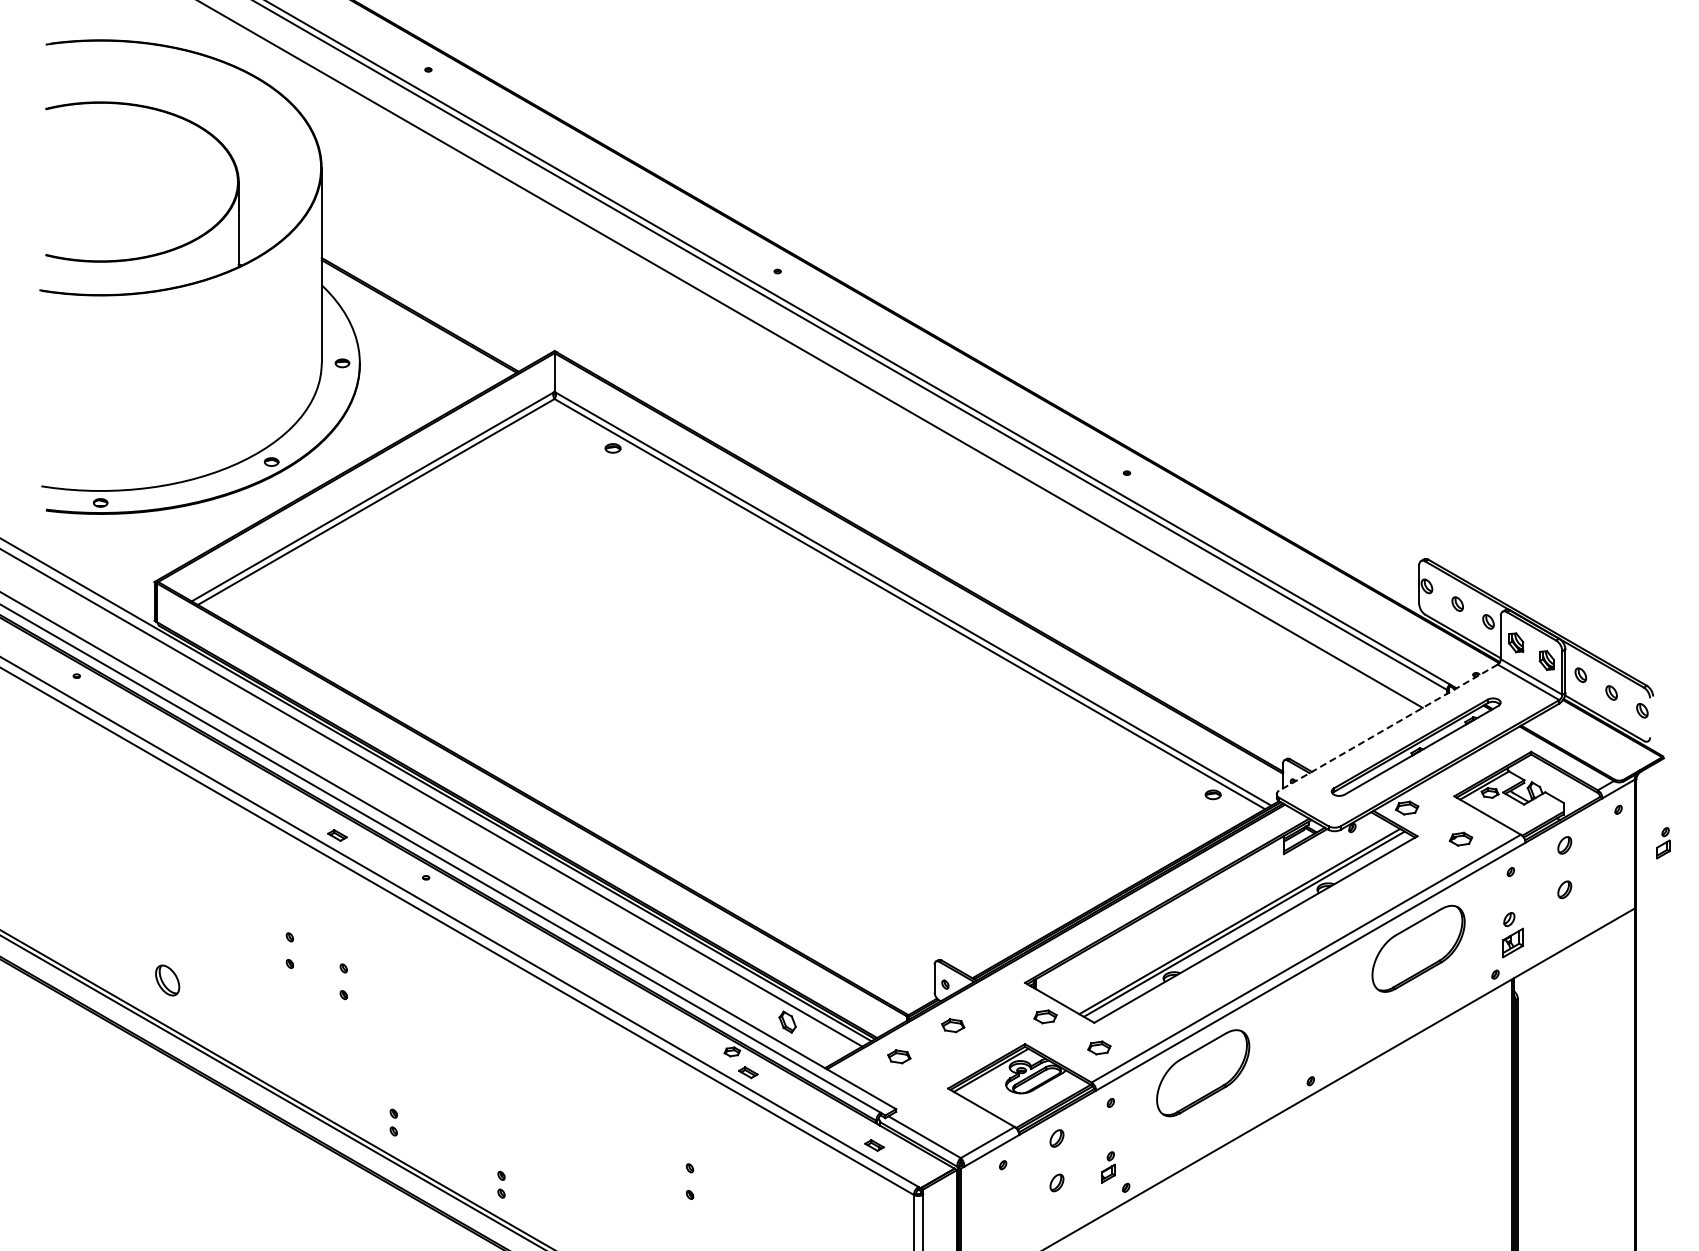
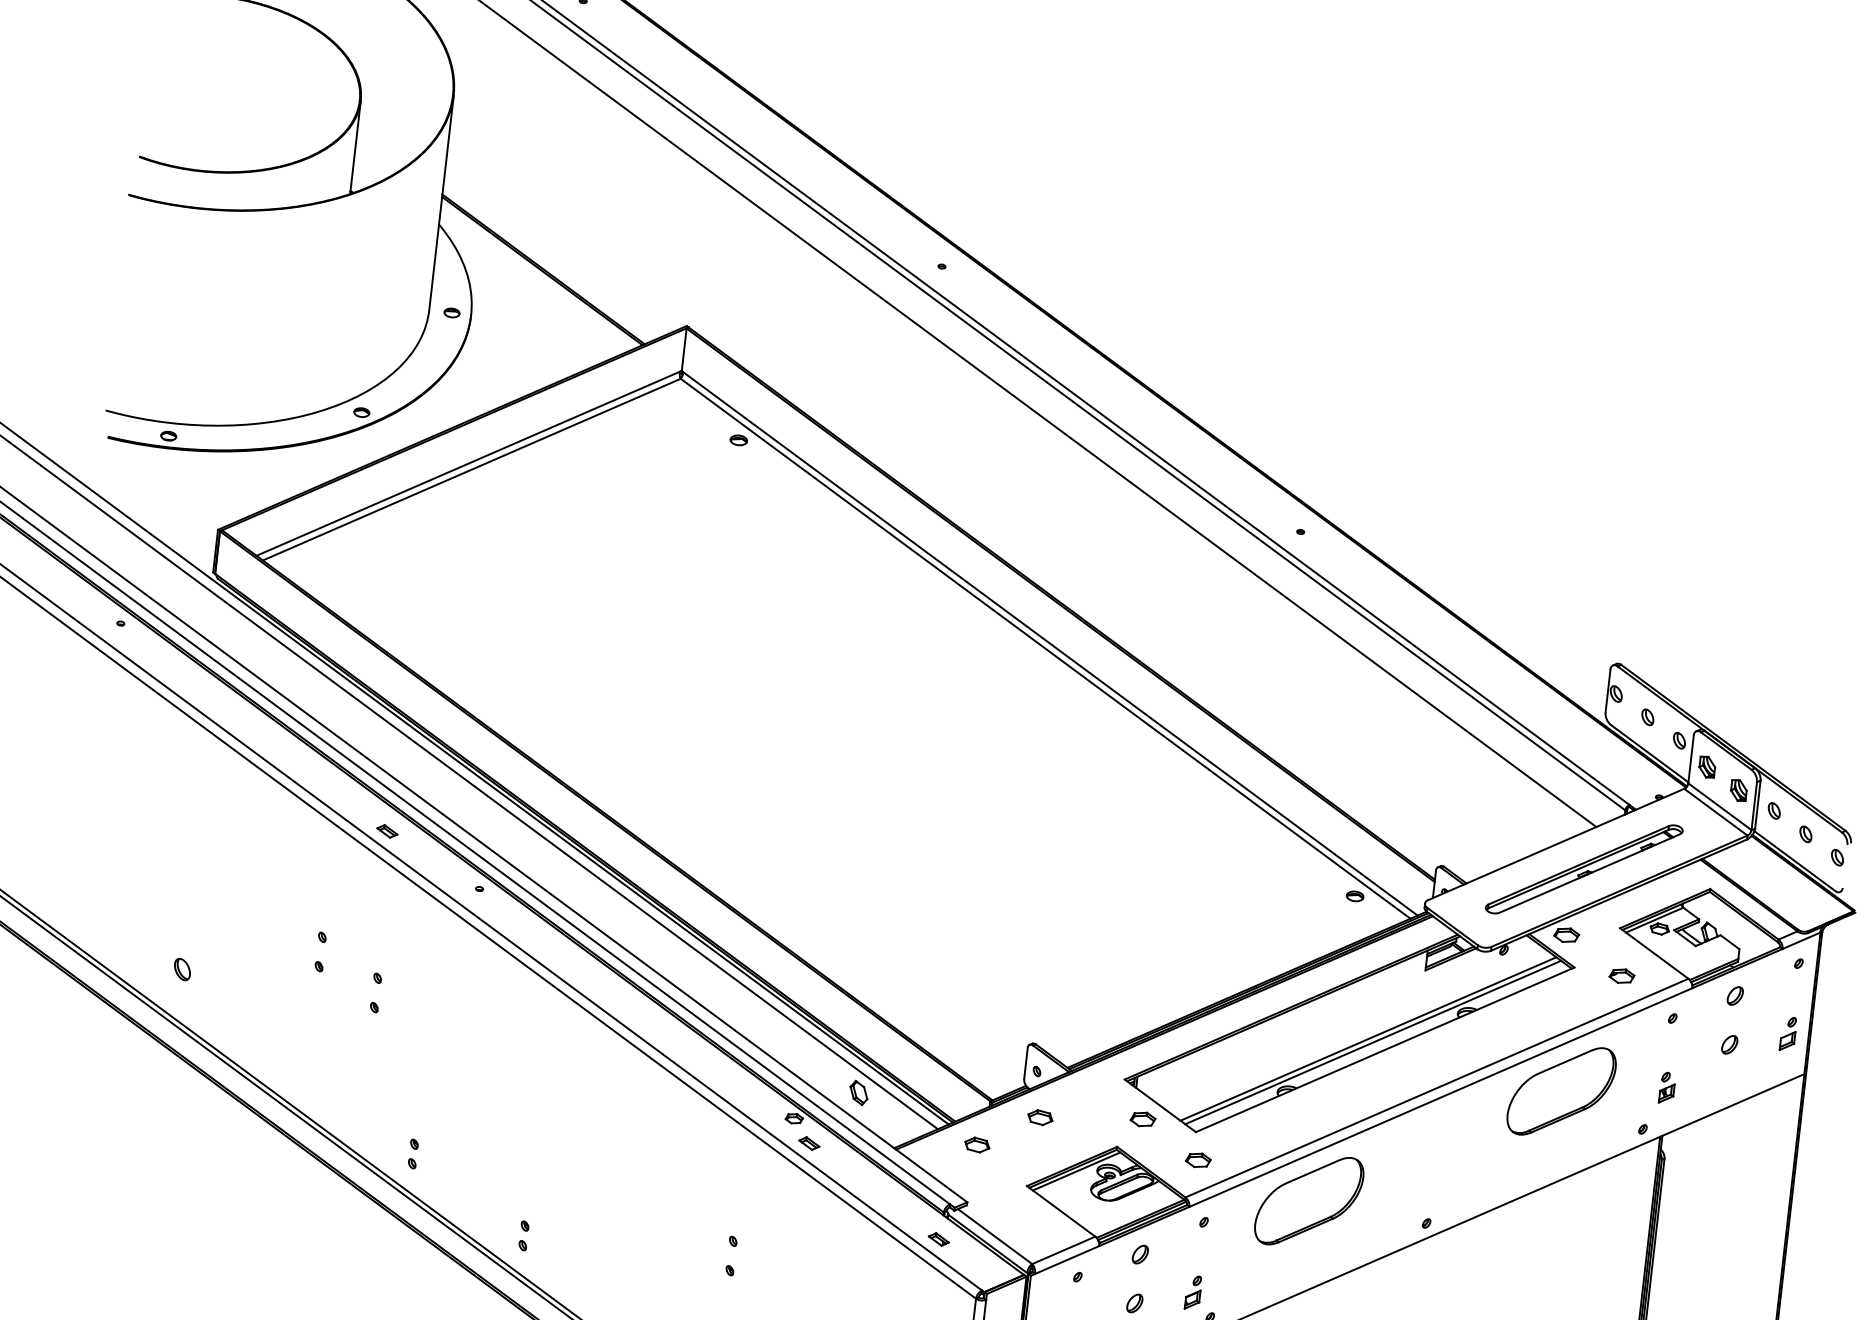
line: (1388, 727) -> (1556, 844), dashed -> solid
part: (1663, 843) -> (1788, 1034), moved
part: (1513, 934) -> (1667, 1087), size x0.62
part: (167, 980) -> (182, 969), size x0.62

